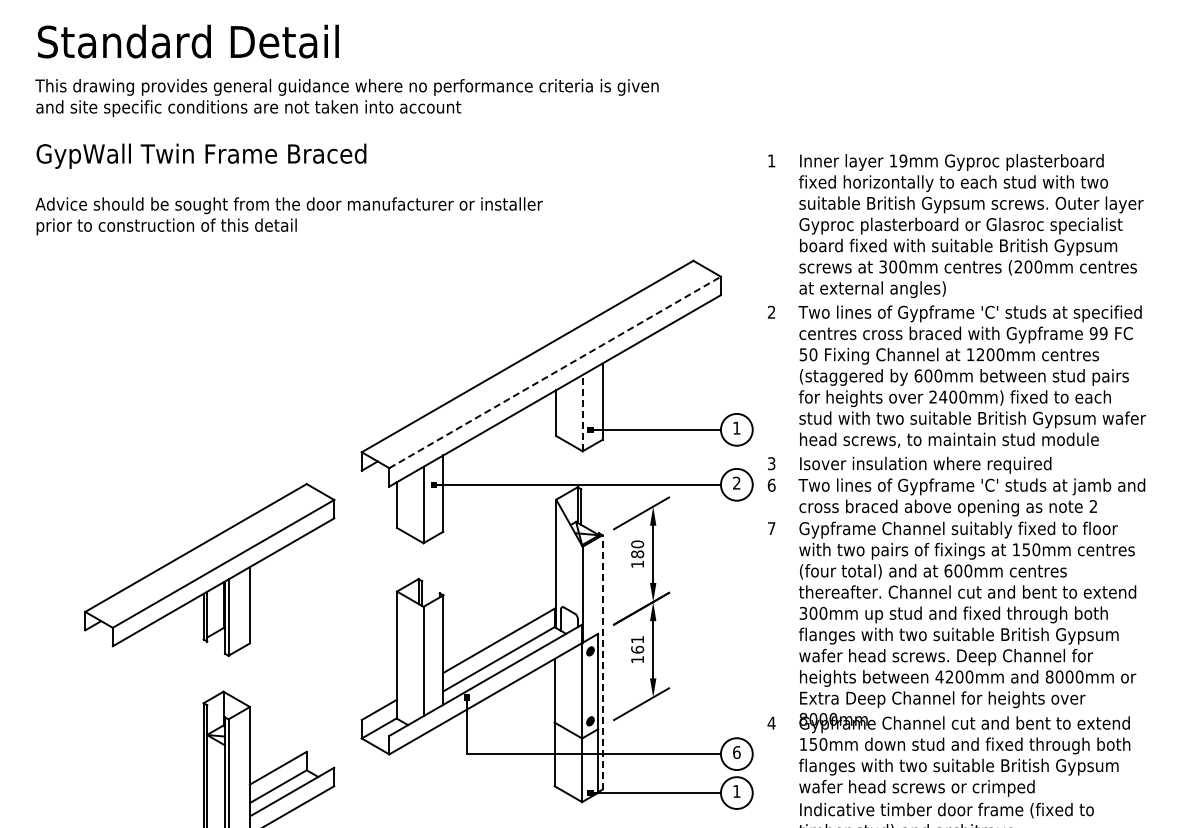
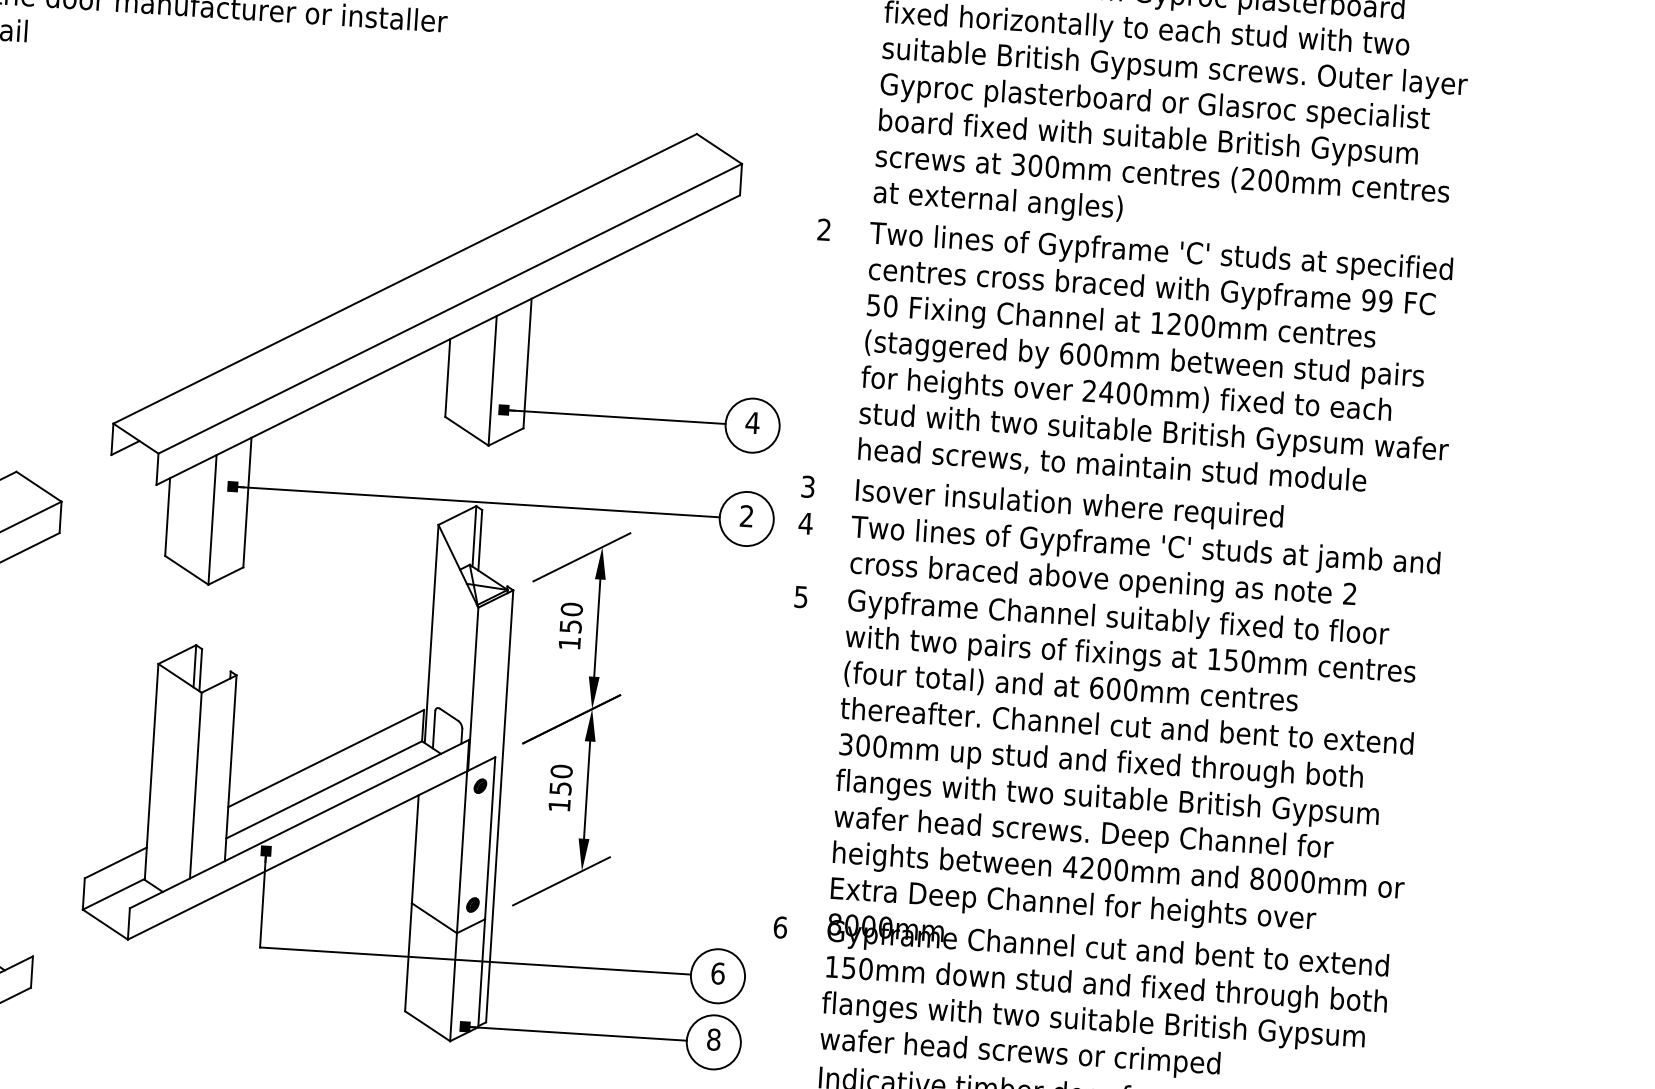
line: (555, 372) -> (450, 308), dashed -> solid
line: (582, 412) -> (492, 379), dashed -> solid
text: (736, 427) -> (752, 421), 1 -> 4
text: (771, 484) -> (805, 522), 6 -> 4
text: (771, 528) -> (800, 596), 7 -> 5
text: (637, 554) -> (570, 626), 180 -> 150
text: (637, 644) -> (560, 779), 161 -> 150
line: (602, 661) -> (499, 804), dashed -> solid
text: (771, 722) -> (780, 926), 4 -> 6
text: (736, 791) -> (713, 1039), 1 -> 8

